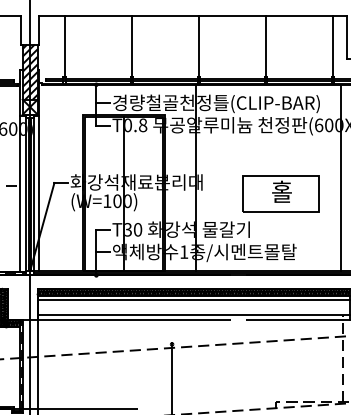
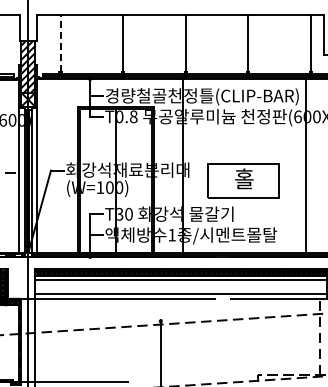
line: (64, 45) -> (60, 42), solid -> dashed
line: (341, 177) -> (305, 165), moved
part: (281, 193) -> (243, 180), moved

